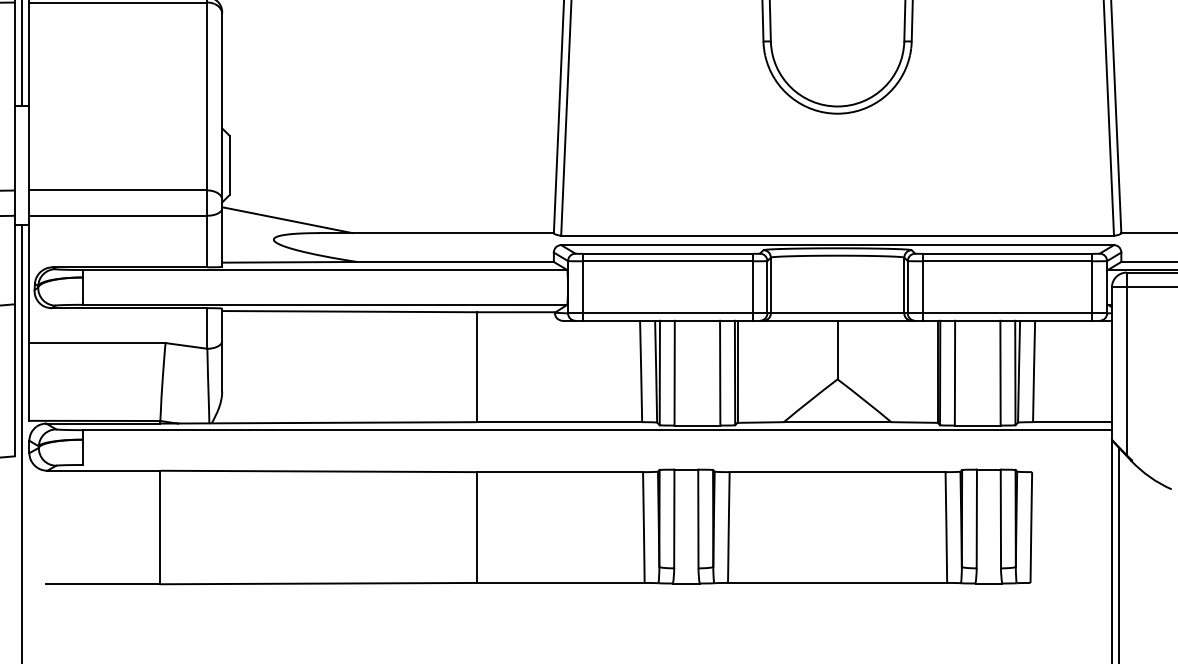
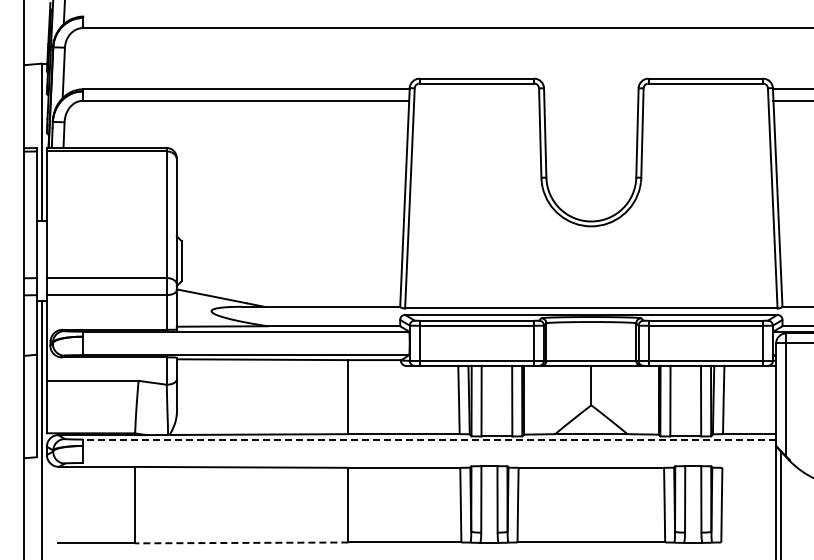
line: (597, 430) -> (429, 439), solid -> dashed
line: (318, 582) -> (241, 542), solid -> dashed

